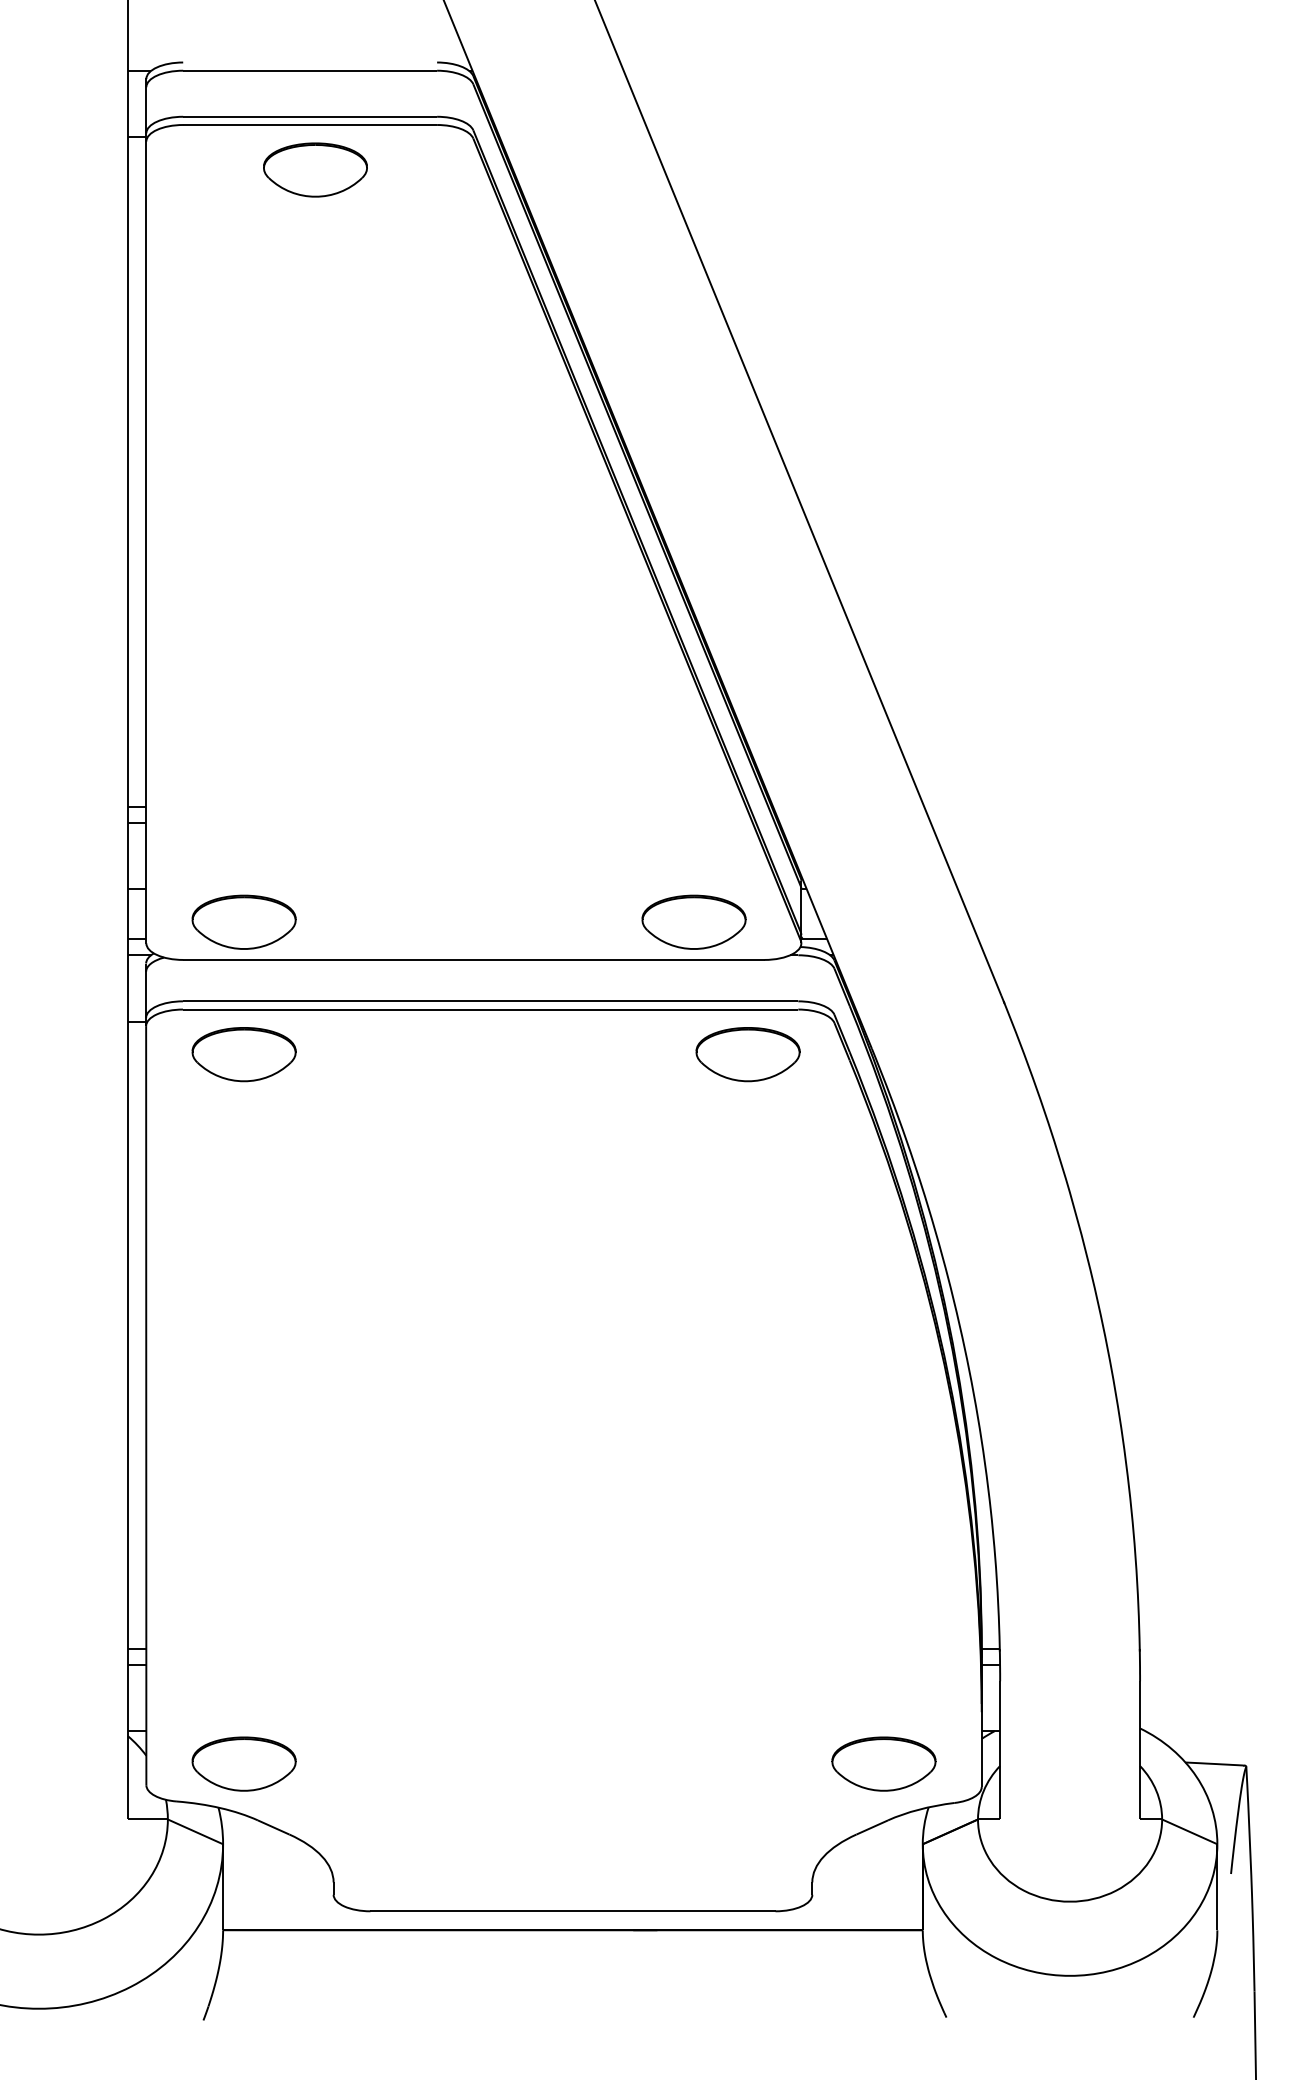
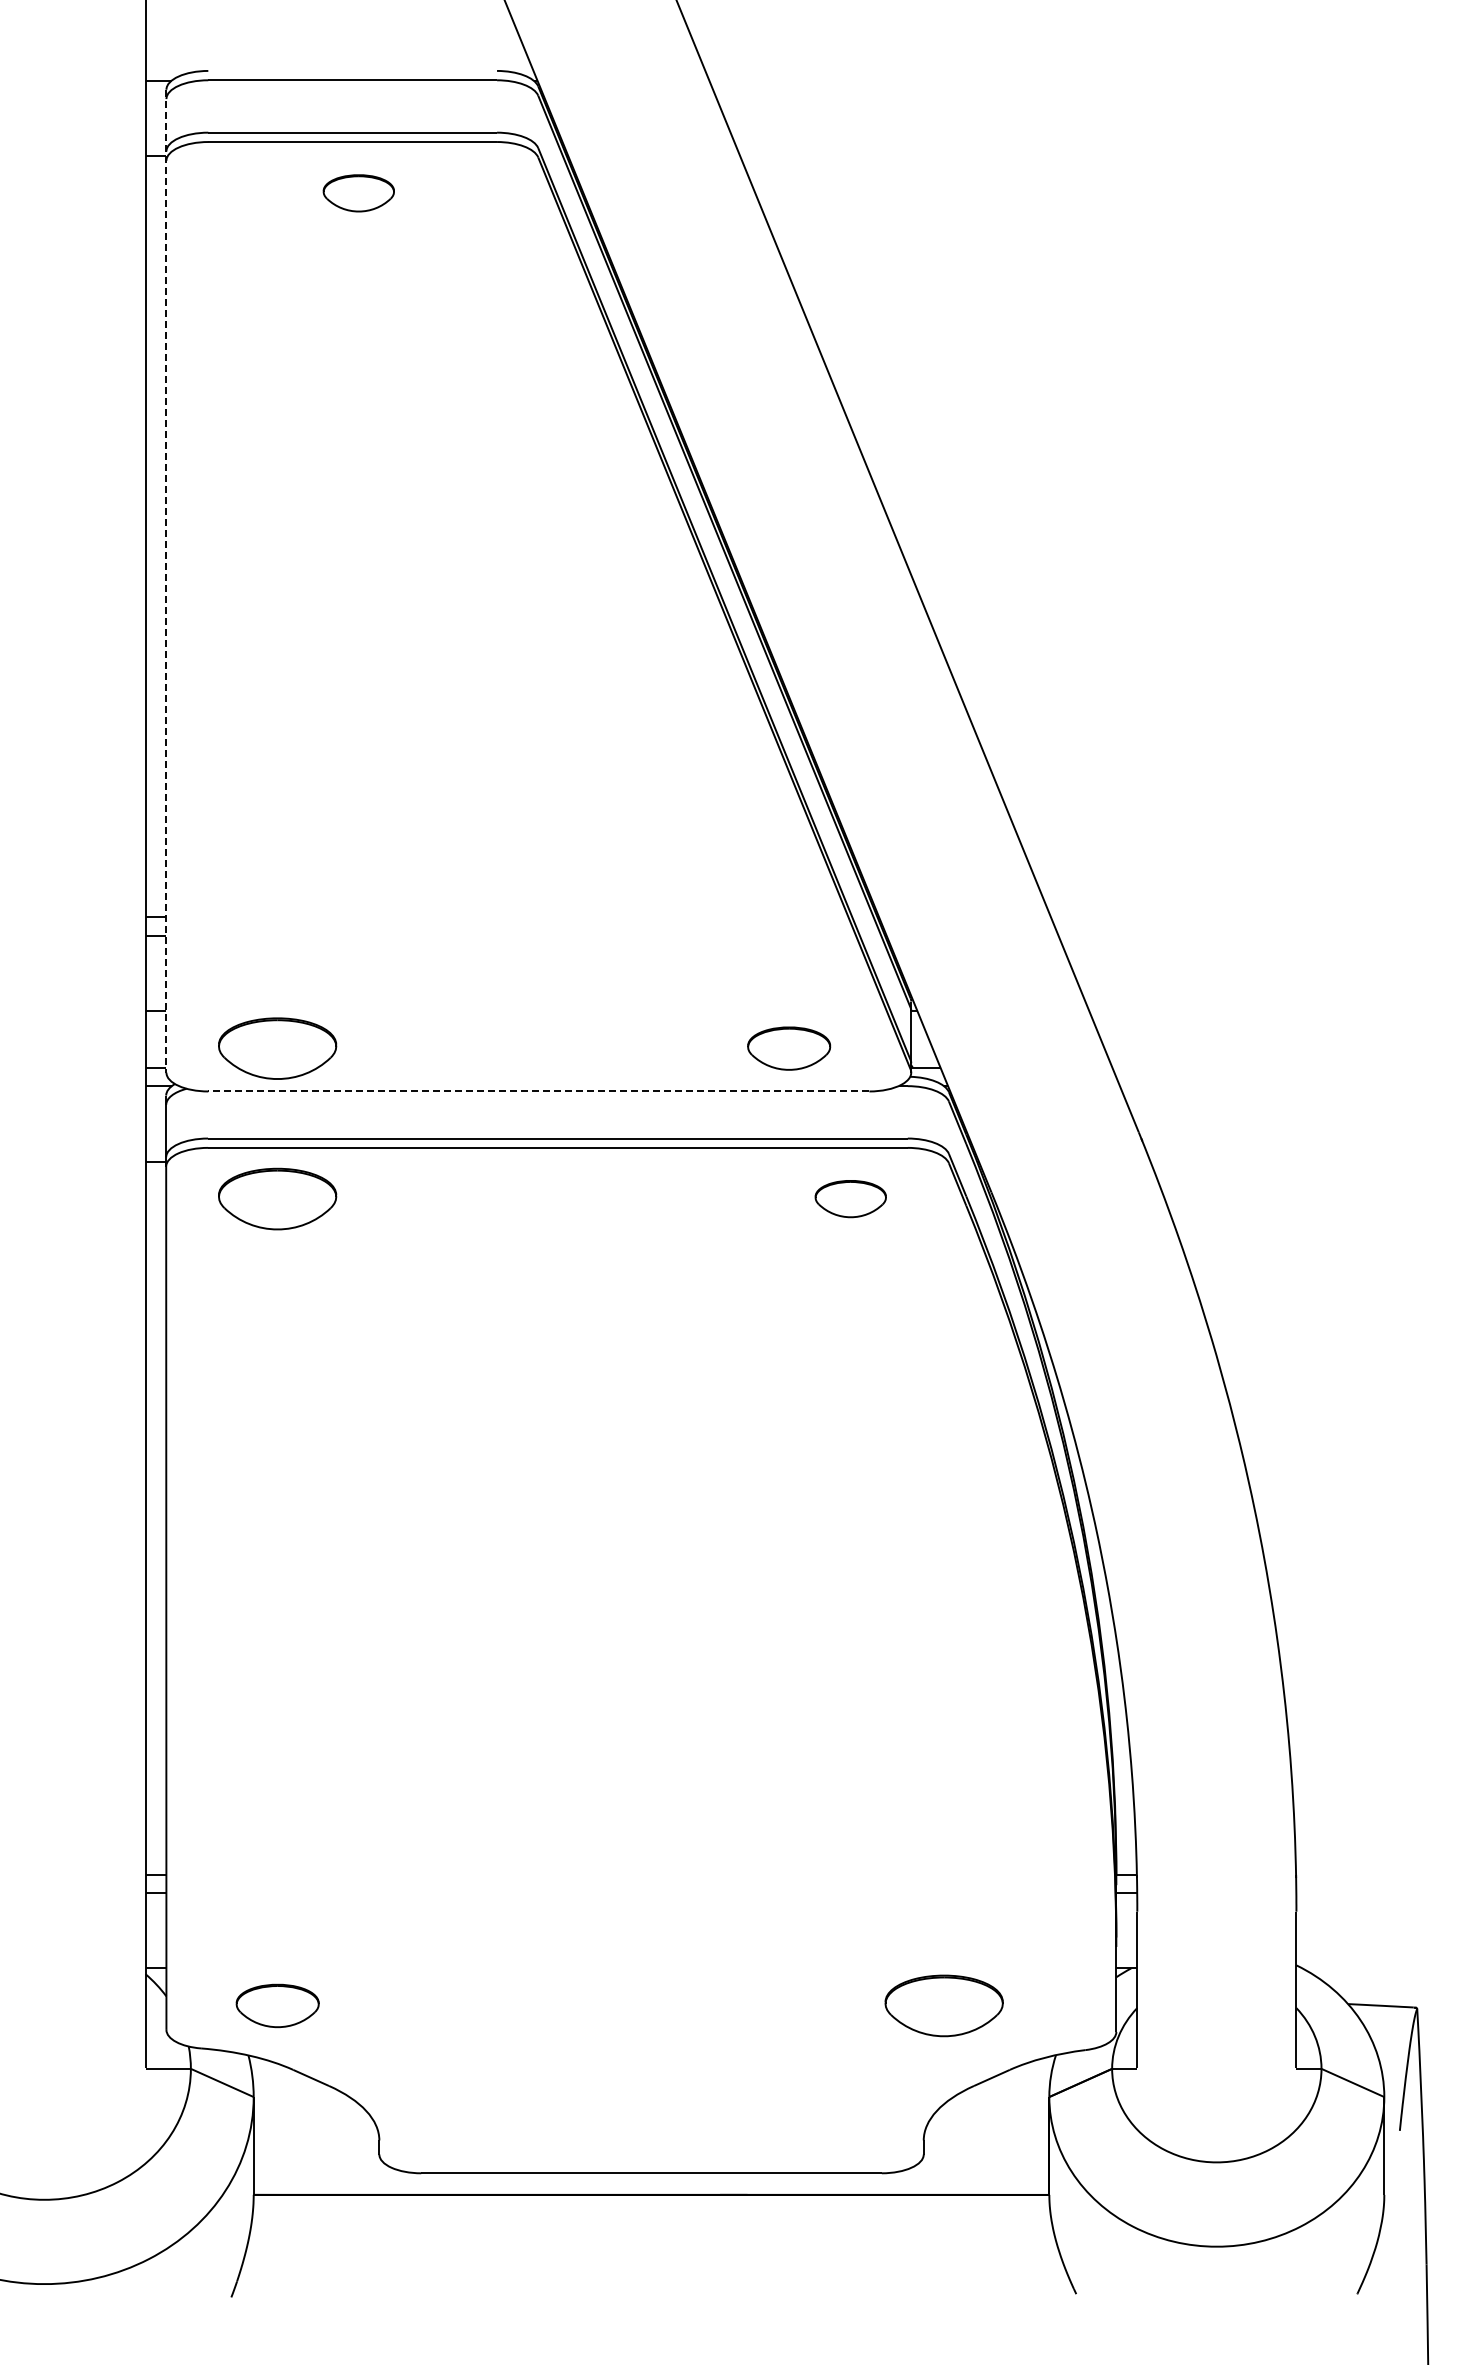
part: (315, 170) -> (358, 193), size x0.6
line: (146, 511) -> (166, 581), solid -> dashed
part: (693, 922) -> (788, 1048), size x0.7
line: (473, 959) -> (538, 1091), solid -> dashed
part: (747, 1054) -> (850, 1198), size x0.6
part: (244, 1763) -> (277, 2005), size x0.7
part: (883, 1763) -> (943, 2005), moved

